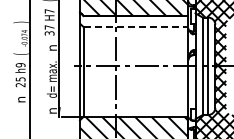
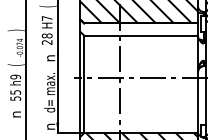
line: (136, 27) -> (141, 35), dashed -> solid
text: (49, 30) -> (47, 39), 37 -> 28
text: (20, 85) -> (15, 99), 25 -> 55

